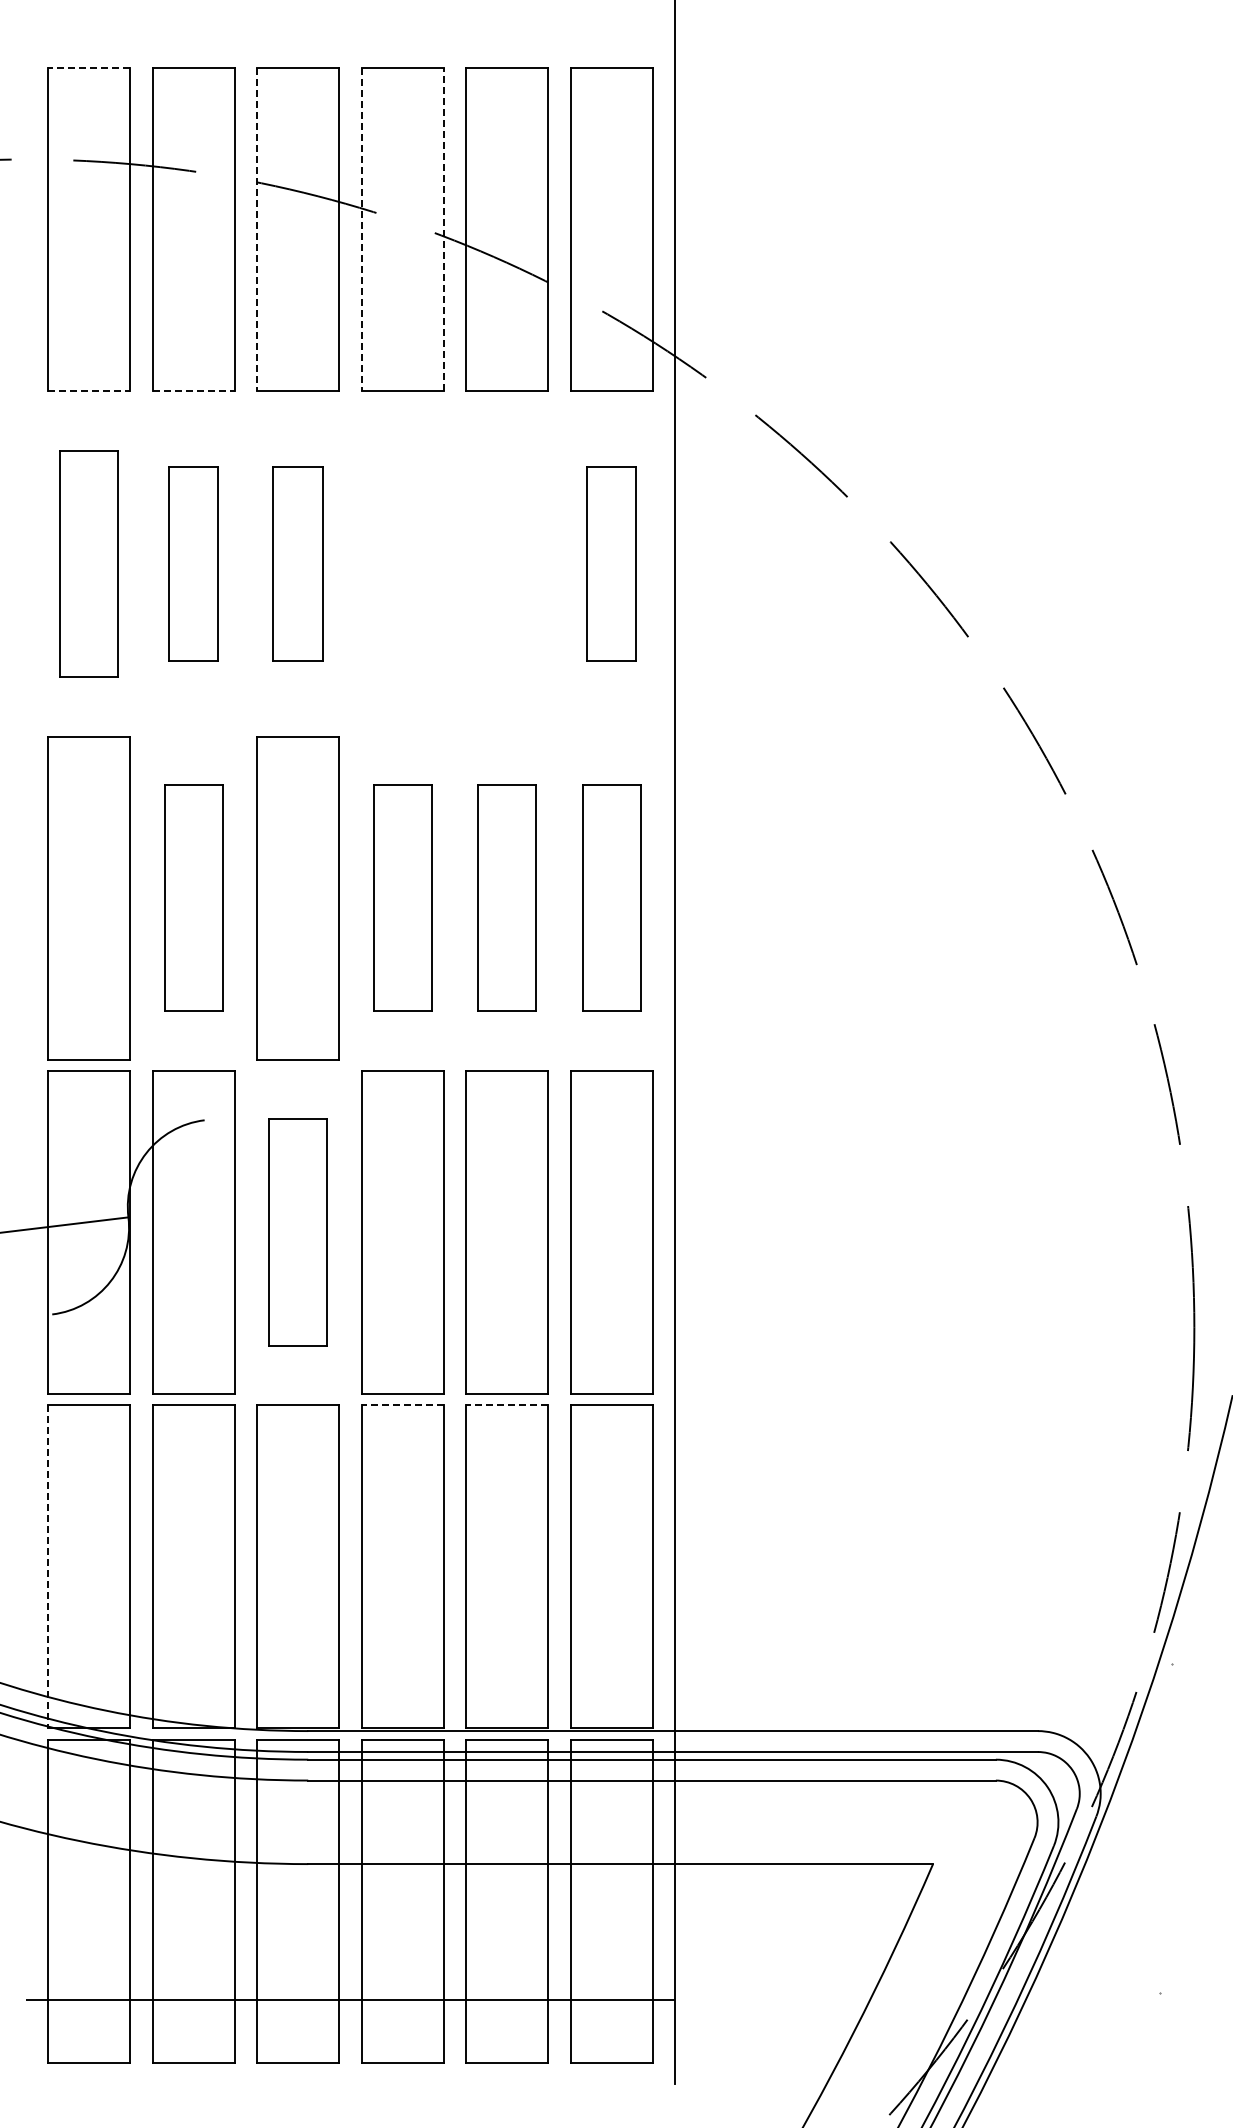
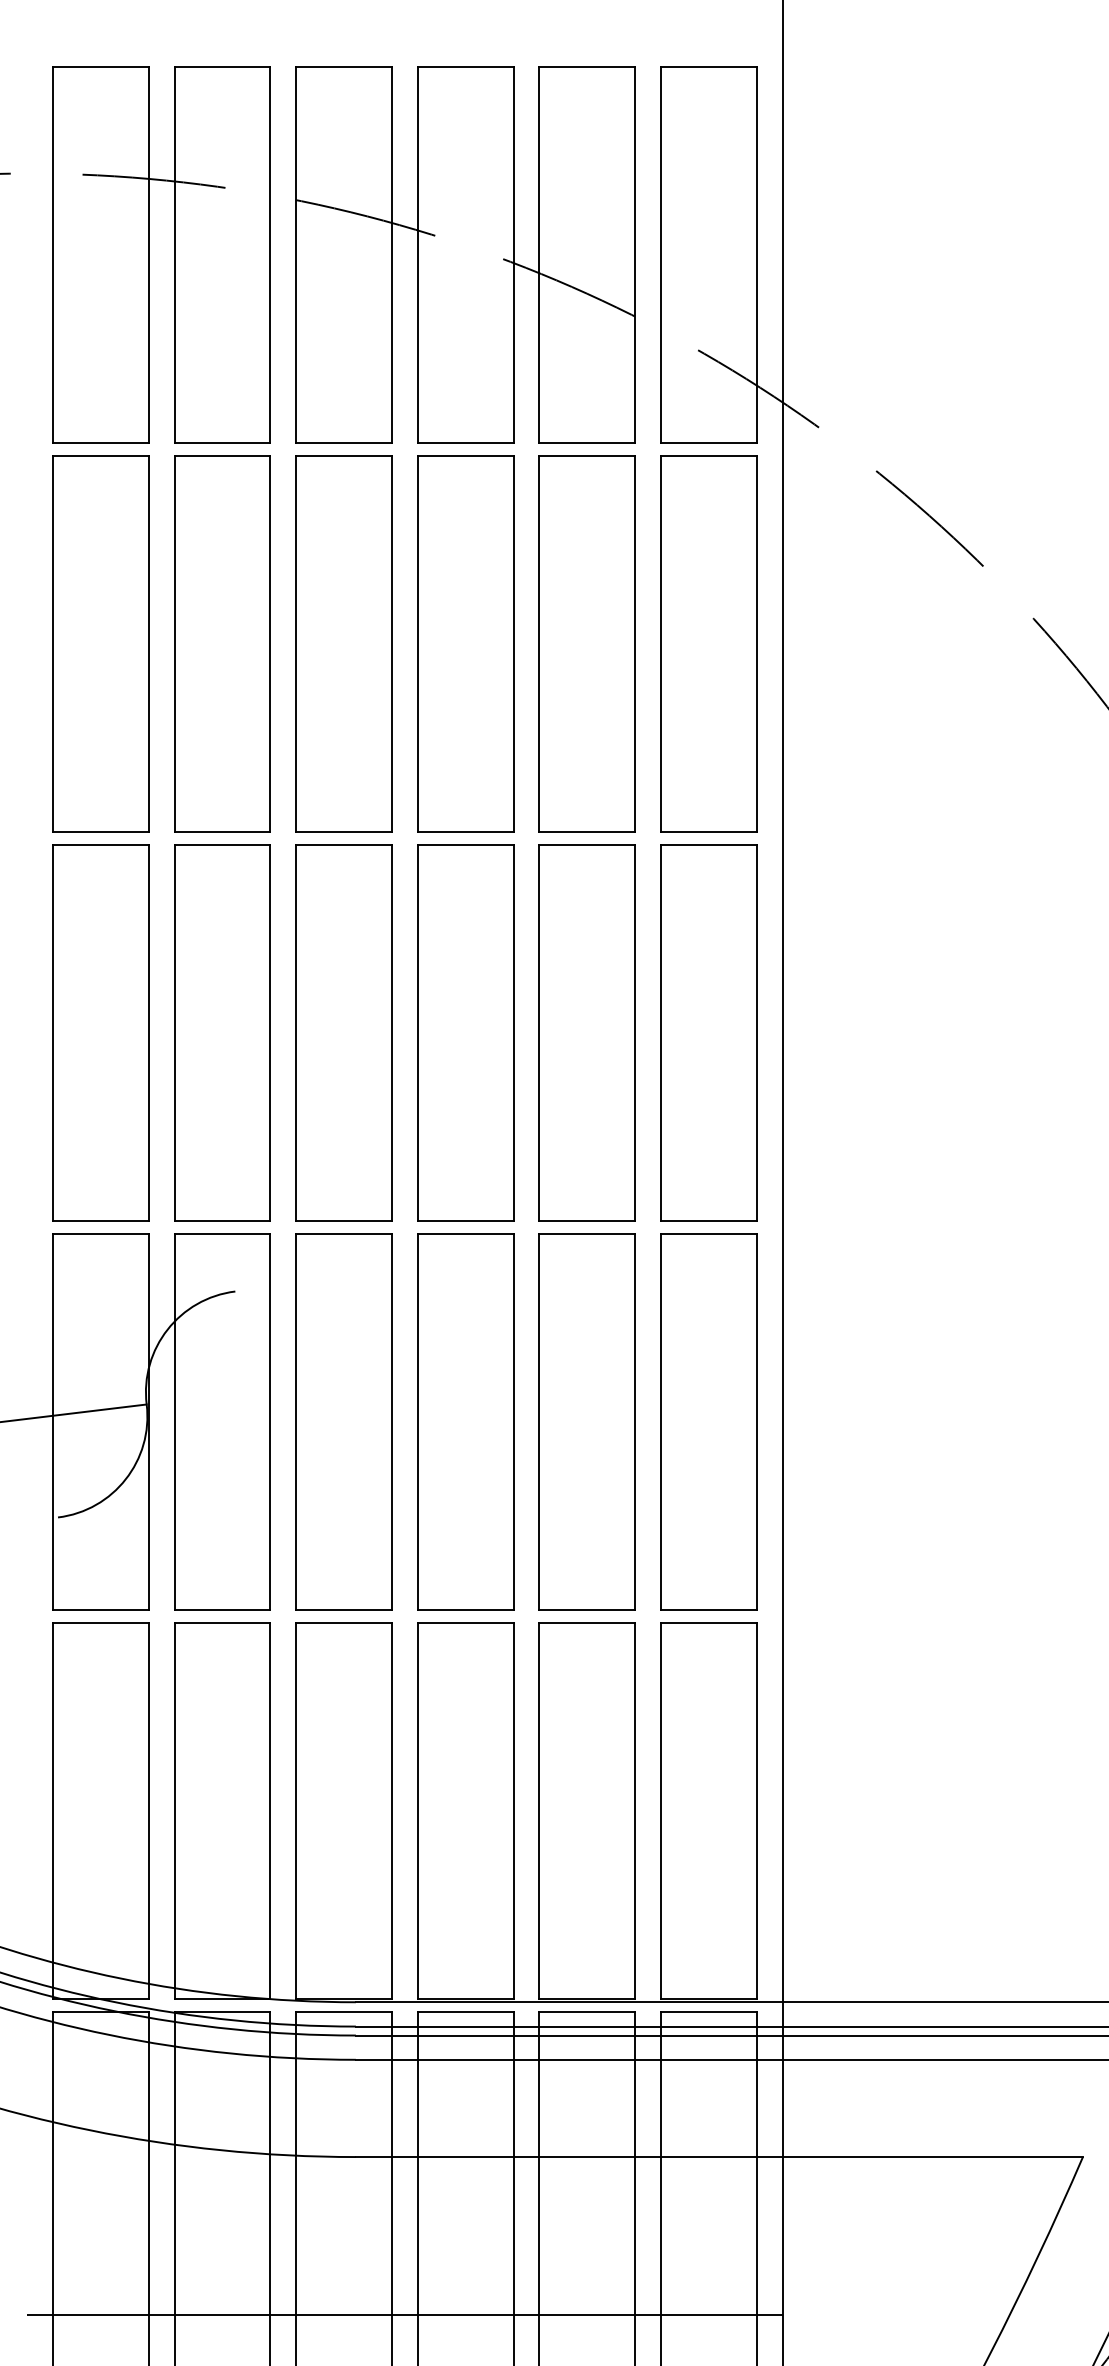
line: (88, 67) -> (100, 66), dashed -> solid
line: (257, 229) -> (296, 255), dashed -> solid
line: (361, 229) -> (417, 255), dashed -> solid
line: (443, 229) -> (513, 255), dashed -> solid
line: (89, 390) -> (101, 442), dashed -> solid
line: (194, 390) -> (223, 442), dashed -> solid
part: (88, 563) -> (100, 643), size x1.43
part: (193, 563) -> (222, 643), size x1.67
part: (297, 563) -> (343, 643), size x1.67
part: (402, 563) -> (465, 643), added
part: (506, 563) -> (586, 643), added
part: (611, 563) -> (708, 643), size x1.67
part: (193, 898) -> (222, 1033), size x1.43
part: (402, 898) -> (465, 1033), size x1.43
part: (506, 898) -> (586, 1033), size x1.43
part: (611, 898) -> (708, 1033), size x1.43
part: (297, 1232) -> (343, 1422), size x1.43
line: (402, 1405) -> (465, 1623), dashed -> solid
line: (506, 1405) -> (586, 1623), dashed -> solid
line: (48, 1566) -> (53, 1810), dashed -> solid

